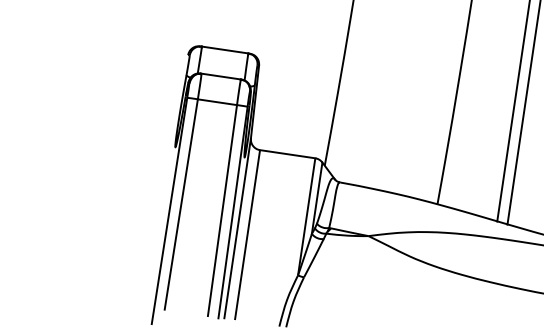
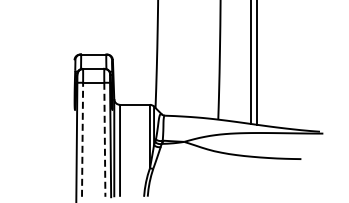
line: (181, 203) -> (82, 139), solid -> dashed
line: (221, 211) -> (104, 140), solid -> dashed

